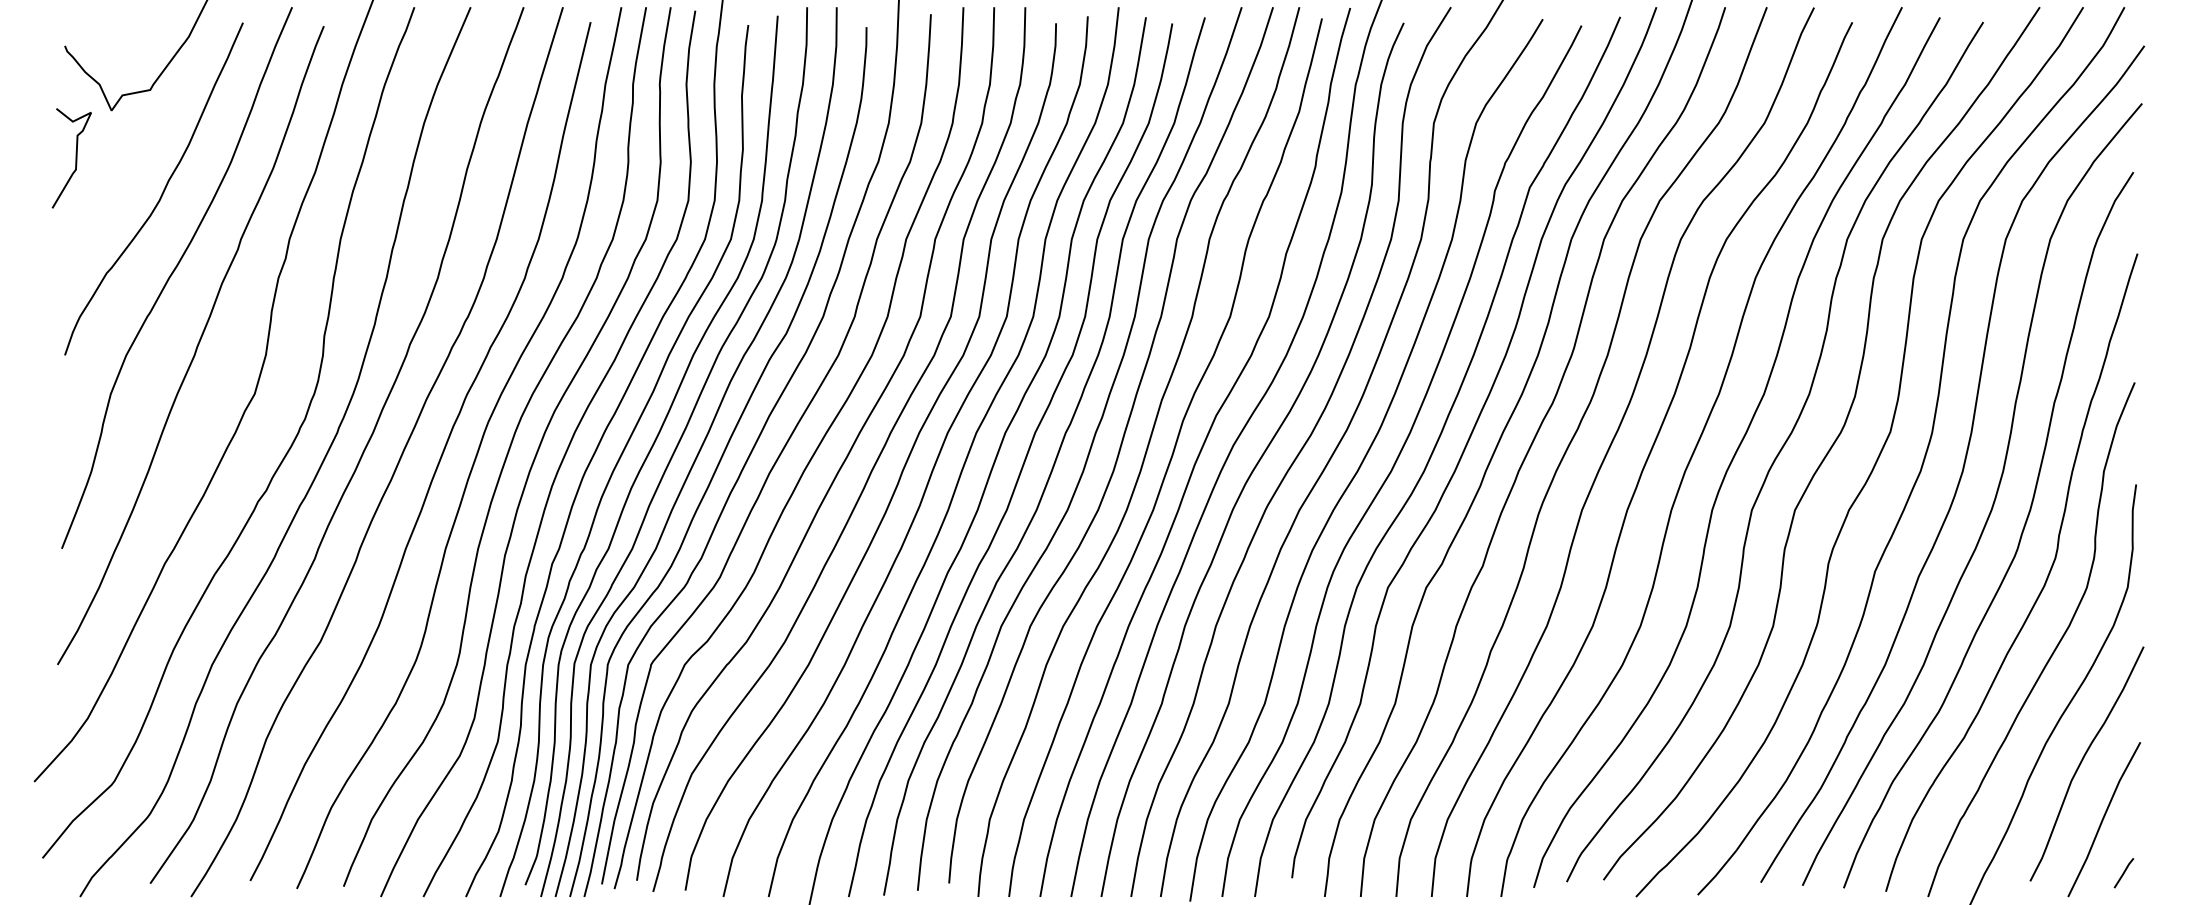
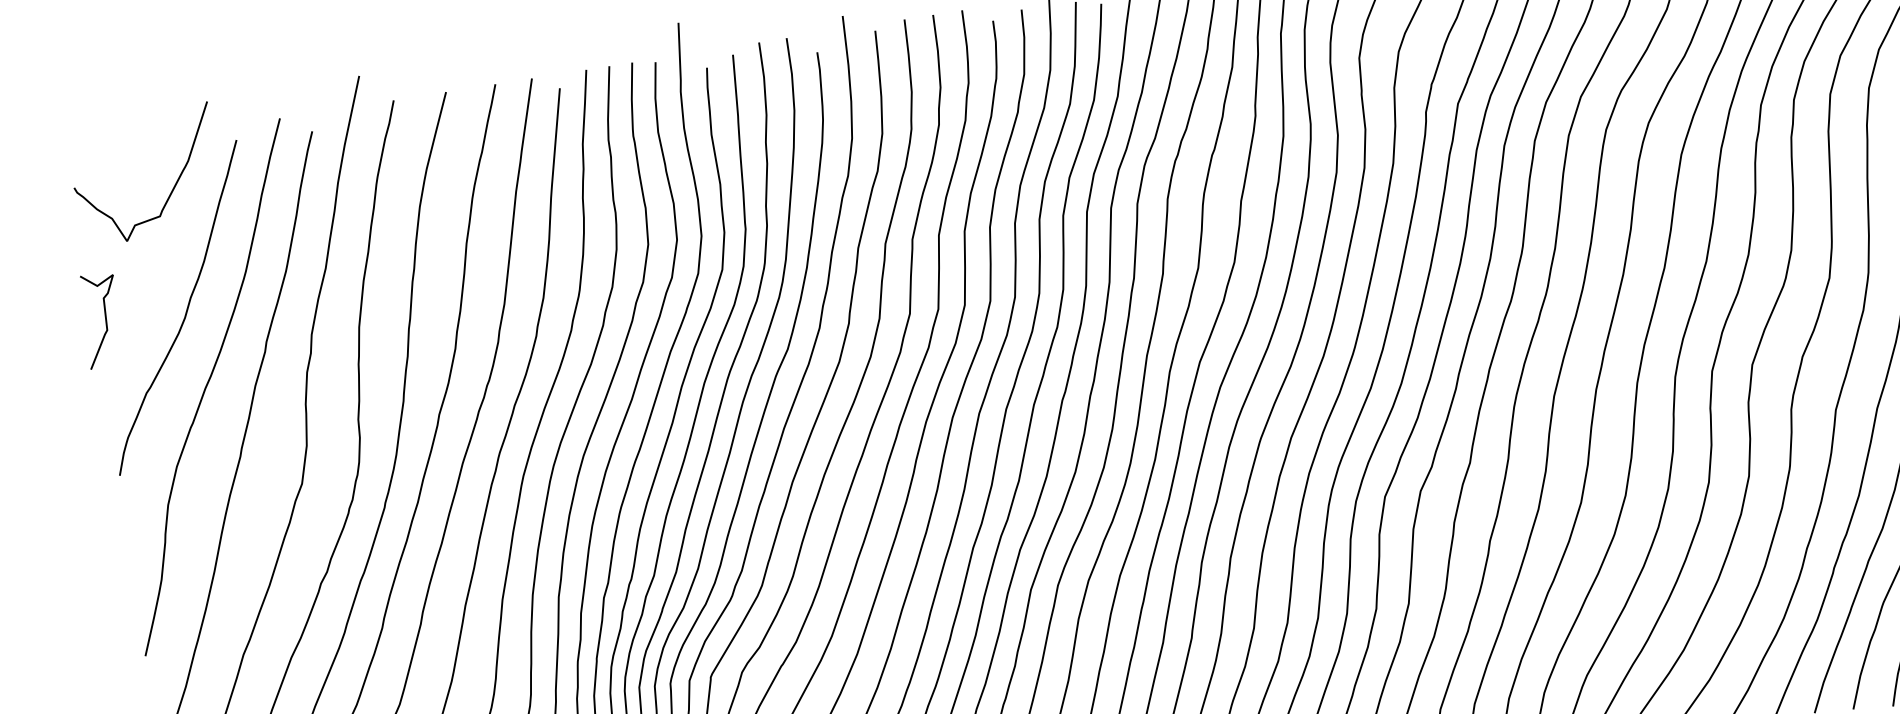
curve: (75, 158) -> (105, 319), moved

